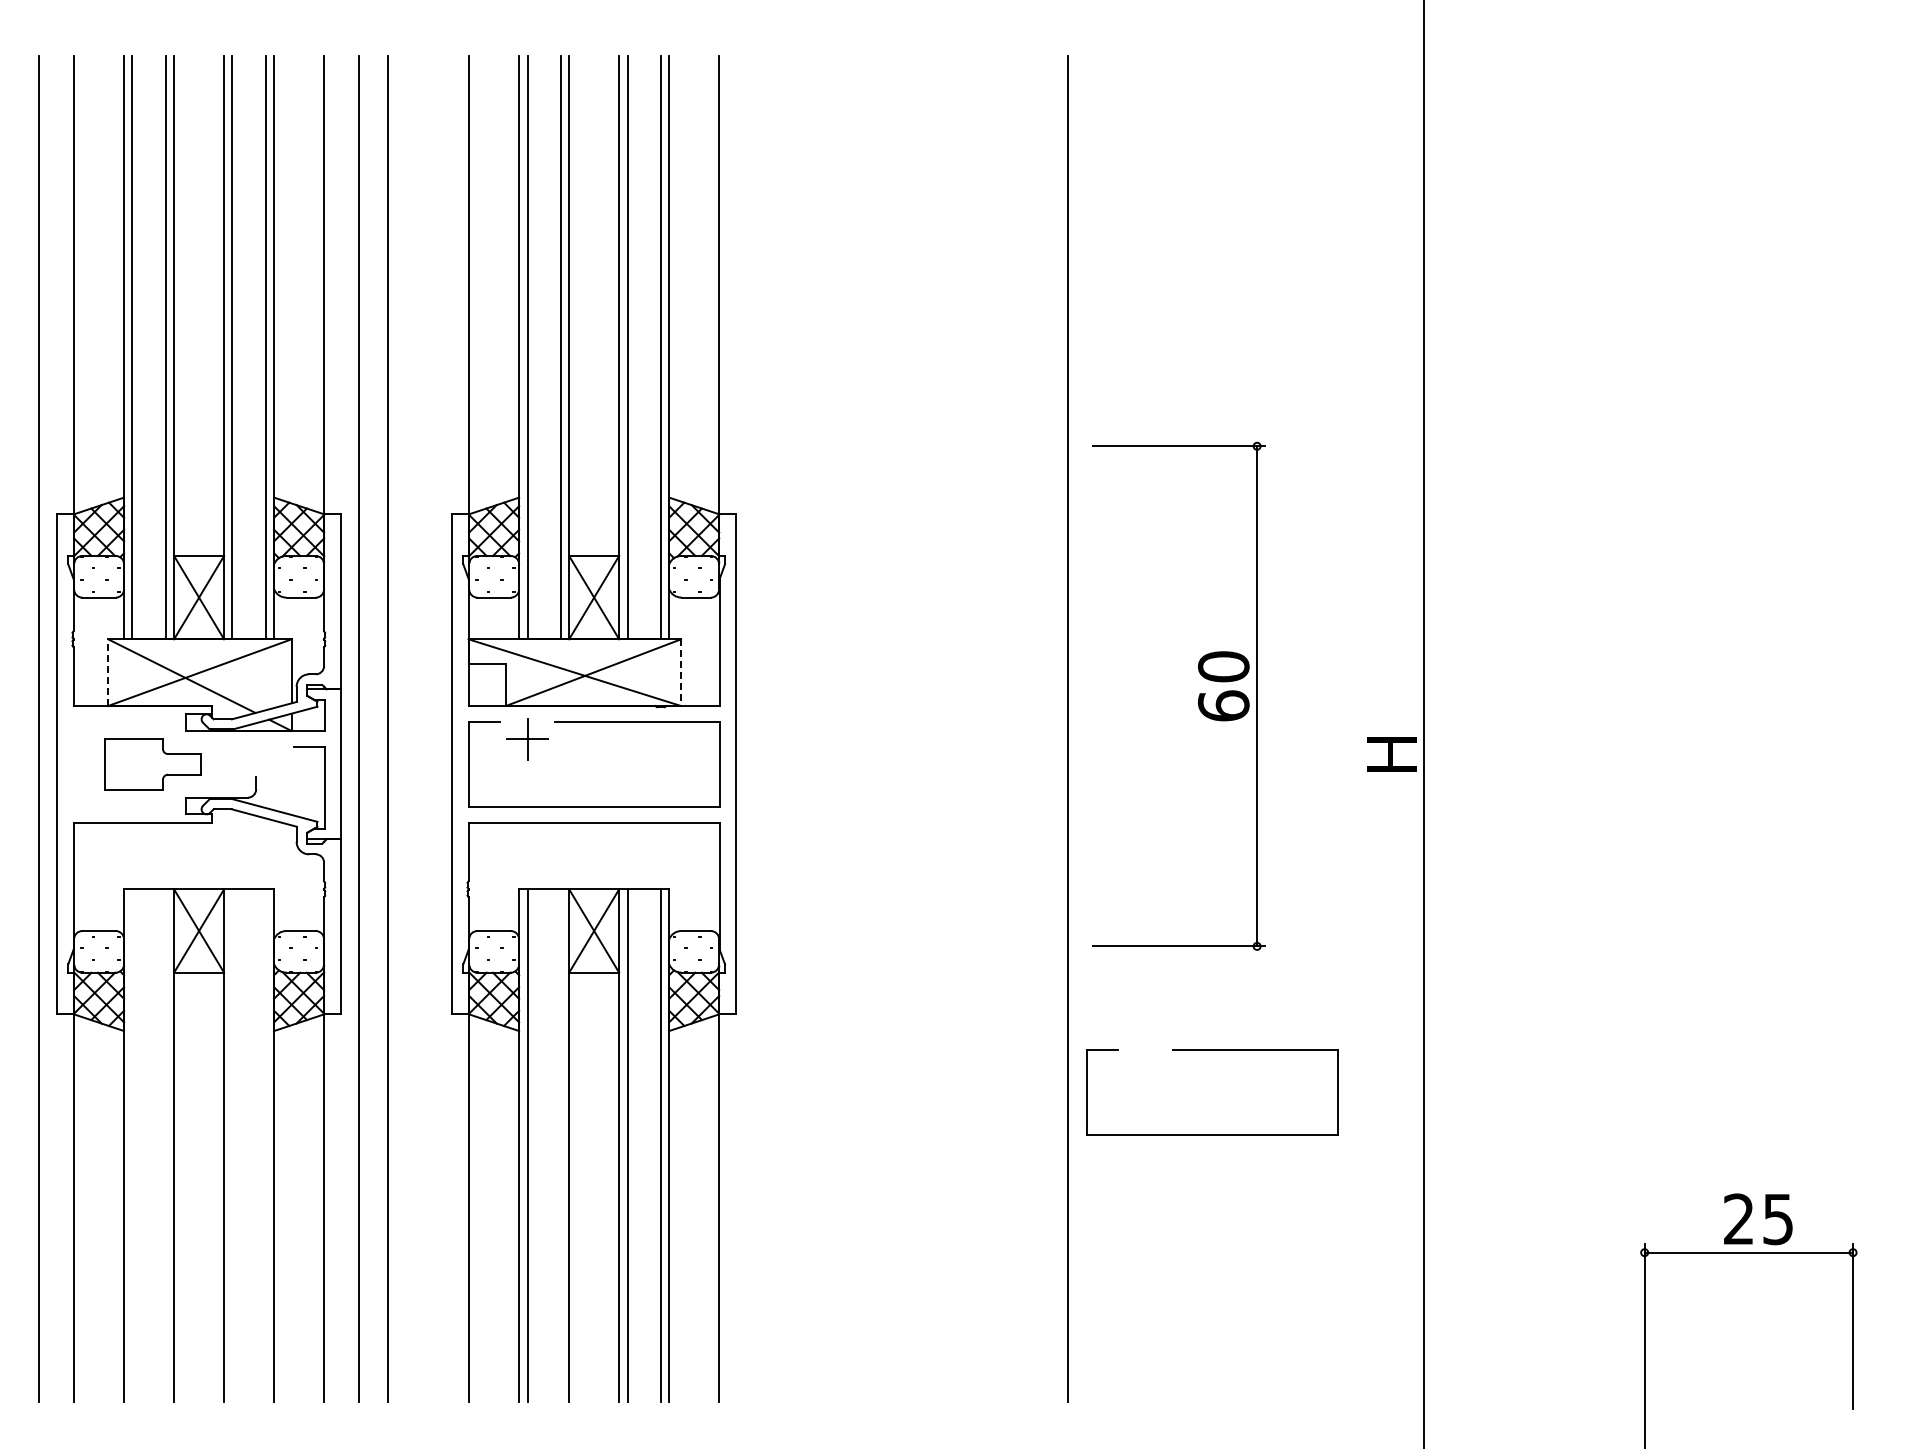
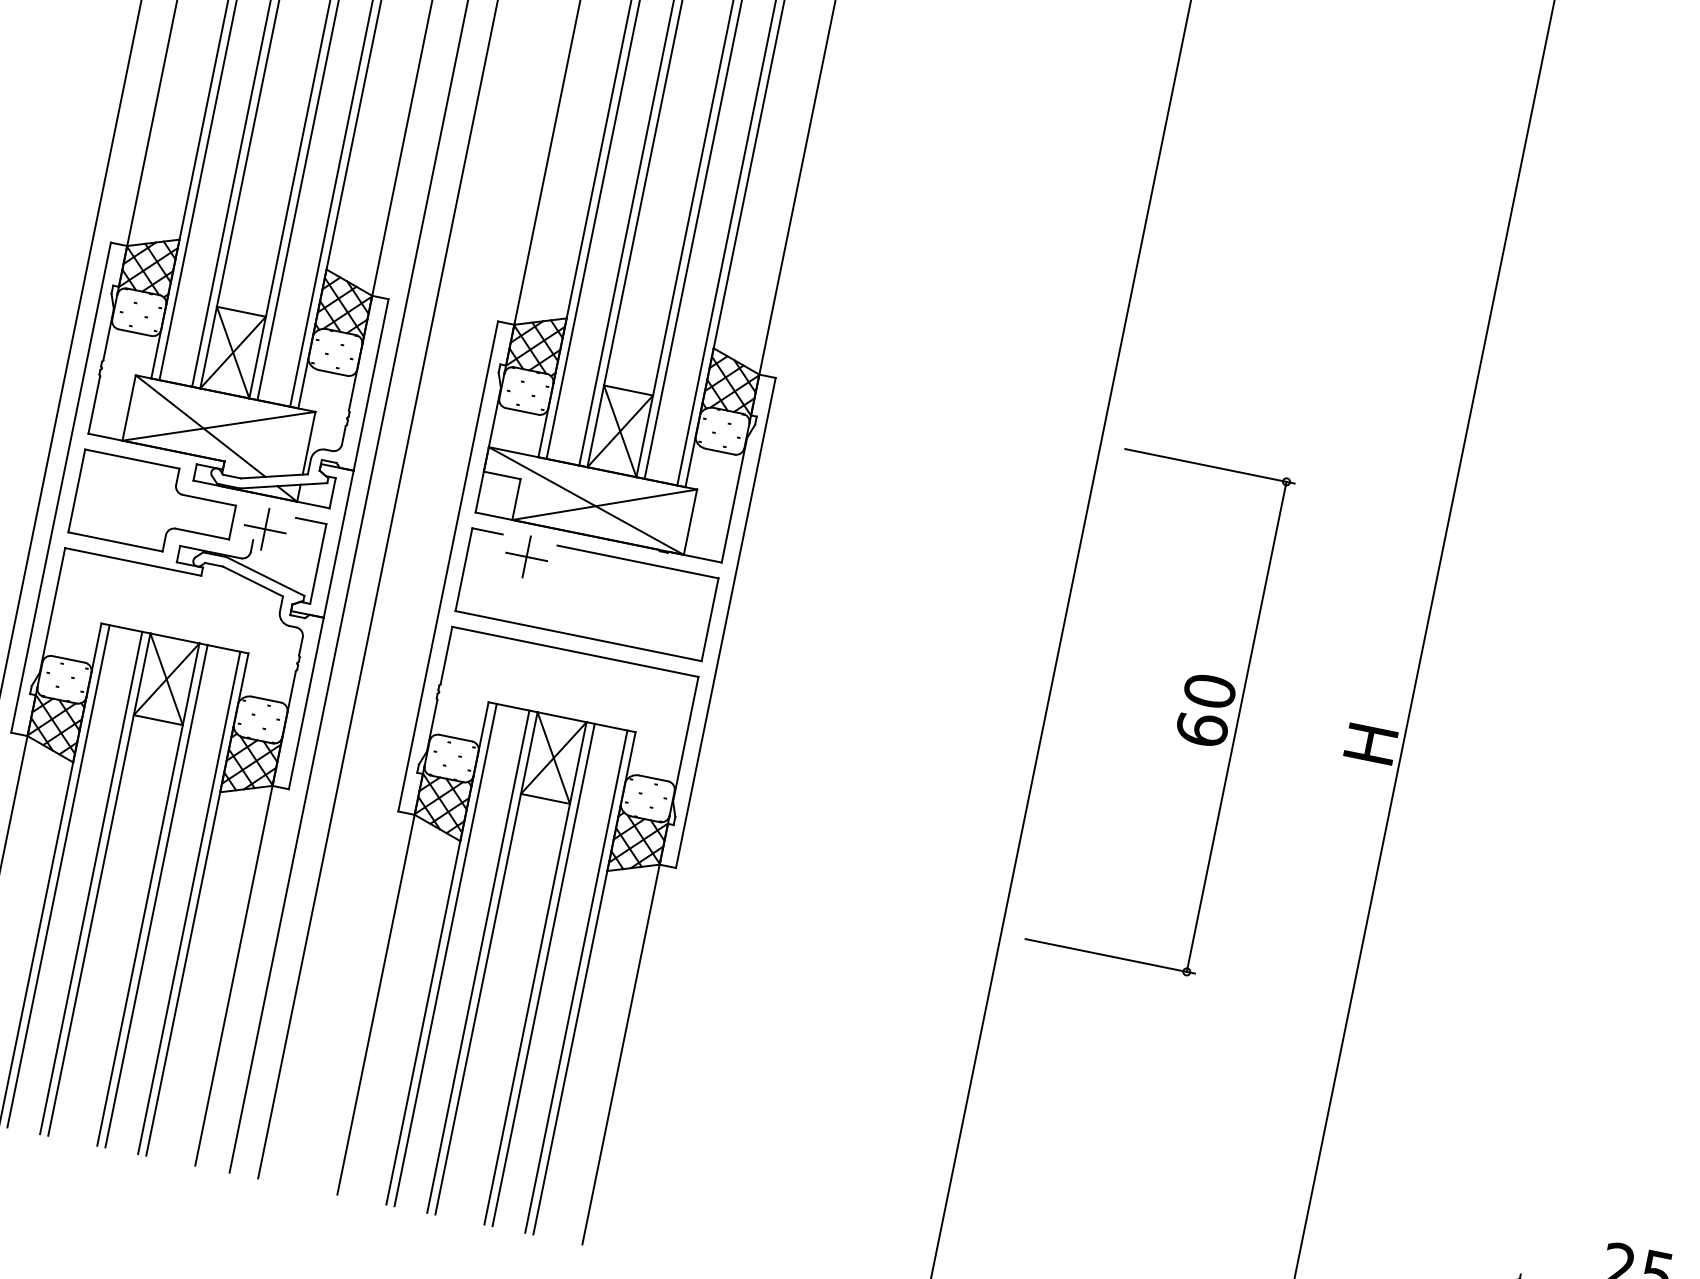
line: (108, 672) -> (129, 407), dashed -> solid
line: (681, 673) -> (690, 523), dashed -> solid
part: (1198, 696) -> (1179, 715), moved
part: (152, 764) -> (154, 506), size x1.67
part: (265, 764) -> (264, 529), added
part: (1212, 1050) -> (1135, 998), removed
line: (132, 1145) -> (58, 876), added
line: (165, 1145) -> (90, 882), added
line: (232, 1145) -> (156, 896), added
line: (265, 1145) -> (188, 902), added
line: (560, 1145) -> (478, 961), added

